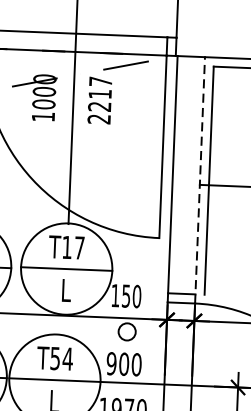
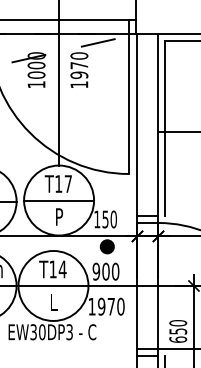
text: (100, 100) -> (79, 70), 2217 -> 1970
line: (200, 180) -> (158, 128), dashed -> solid
text: (66, 289) -> (59, 216), L -> P
fill: (126, 331) -> (106, 246), added
text: (54, 358) -> (52, 269), T54 -> T14

